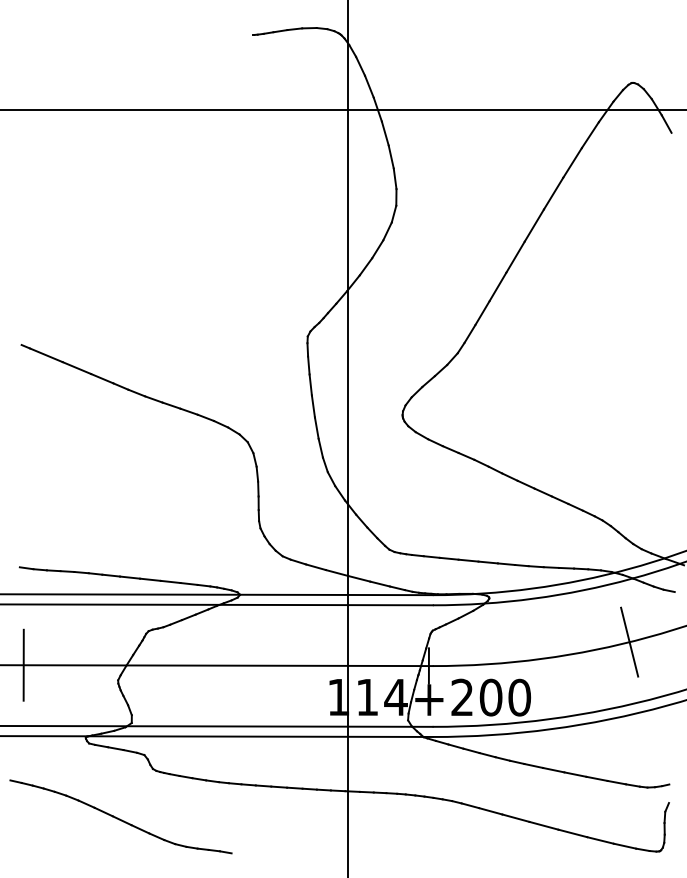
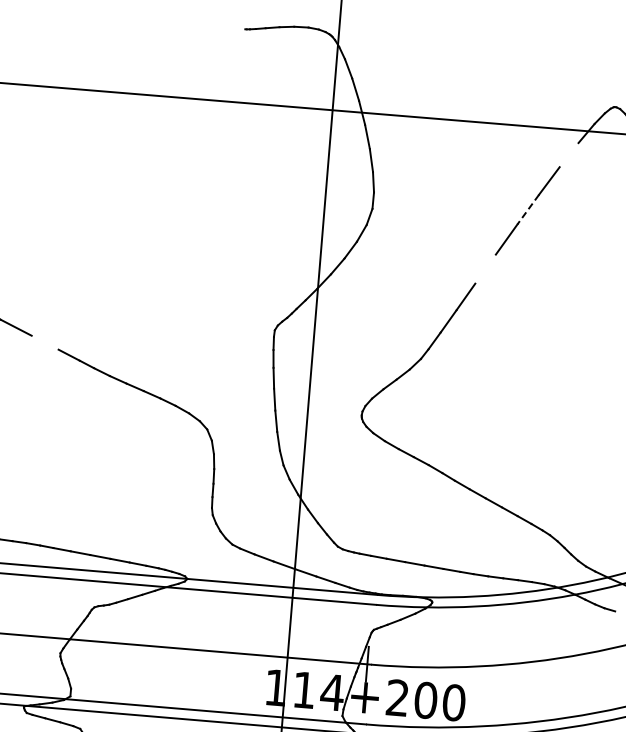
line: (589, 135) -> (568, 155), removed
line: (553, 193) -> (528, 209), solid -> dashed
line: (515, 256) -> (485, 268), removed
line: (76, 368) -> (44, 343), removed
line: (629, 641) -> (566, 656), removed

